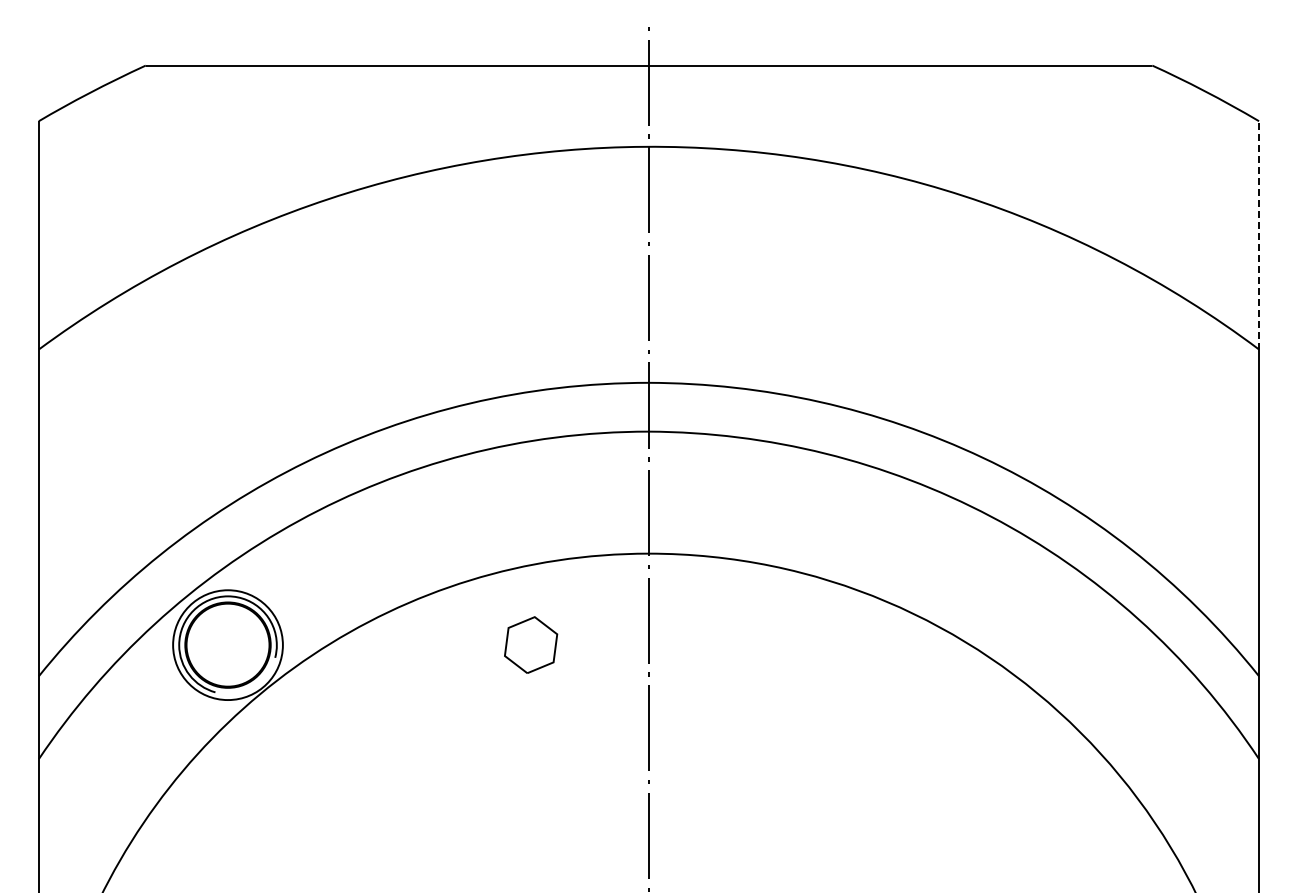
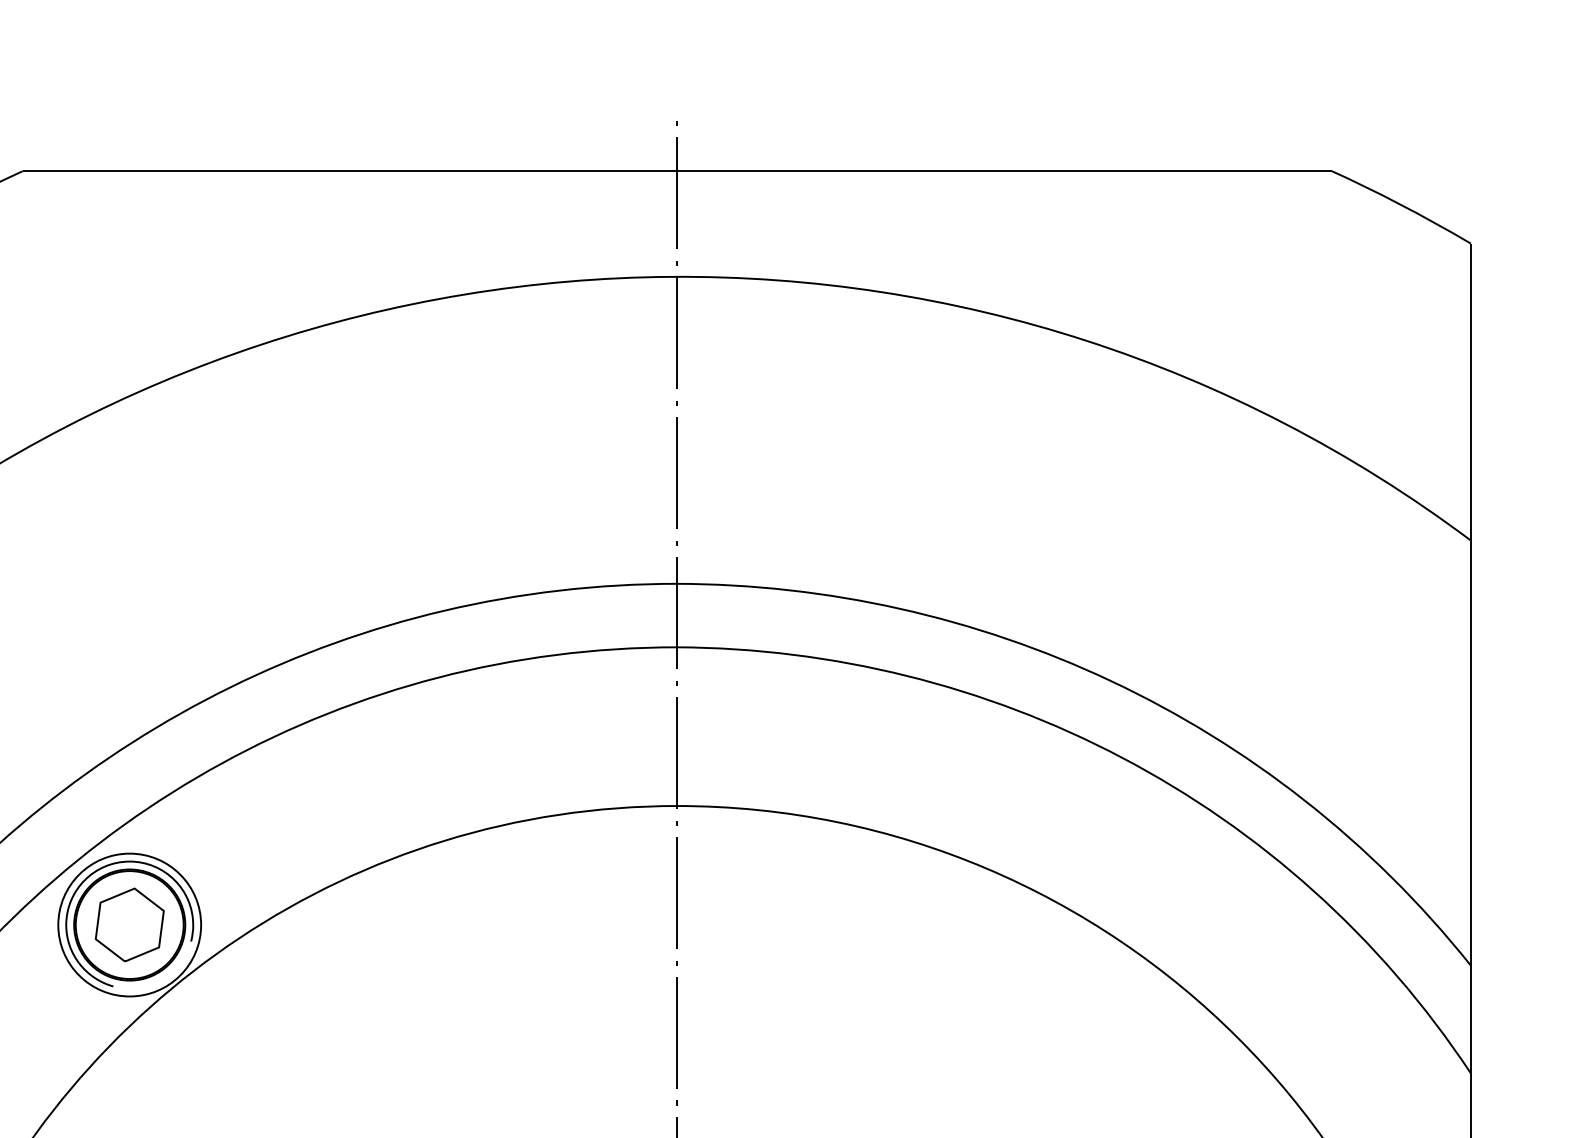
line: (1259, 234) -> (1471, 390), dashed -> solid
part: (531, 644) -> (130, 924), moved

